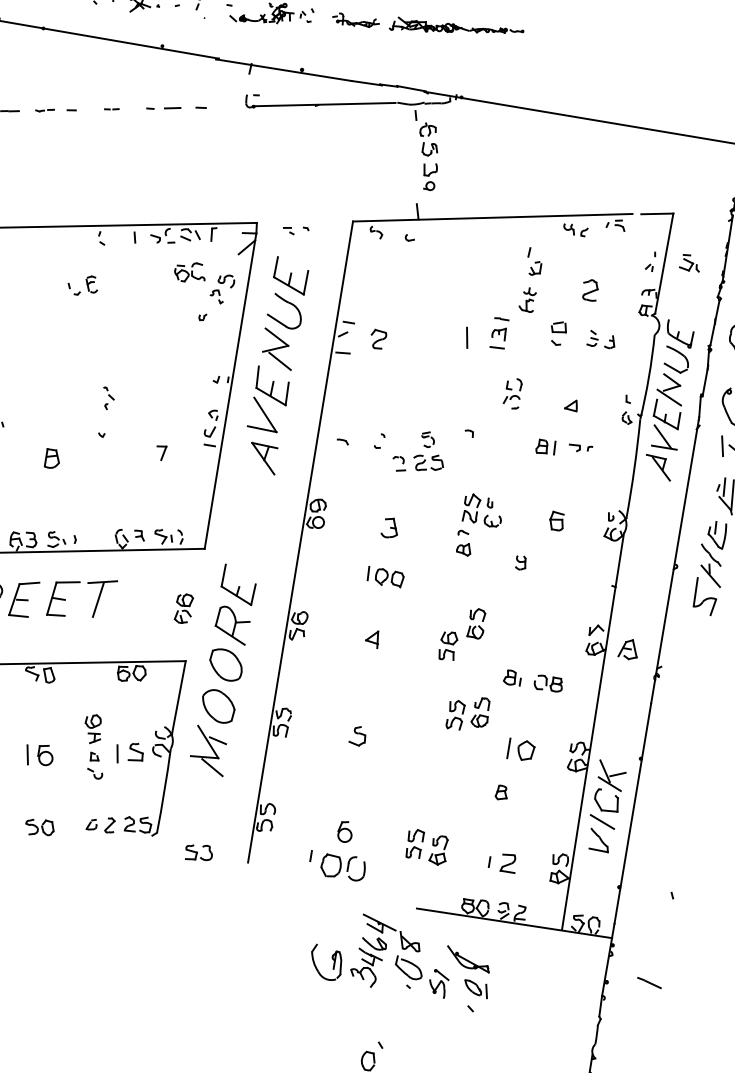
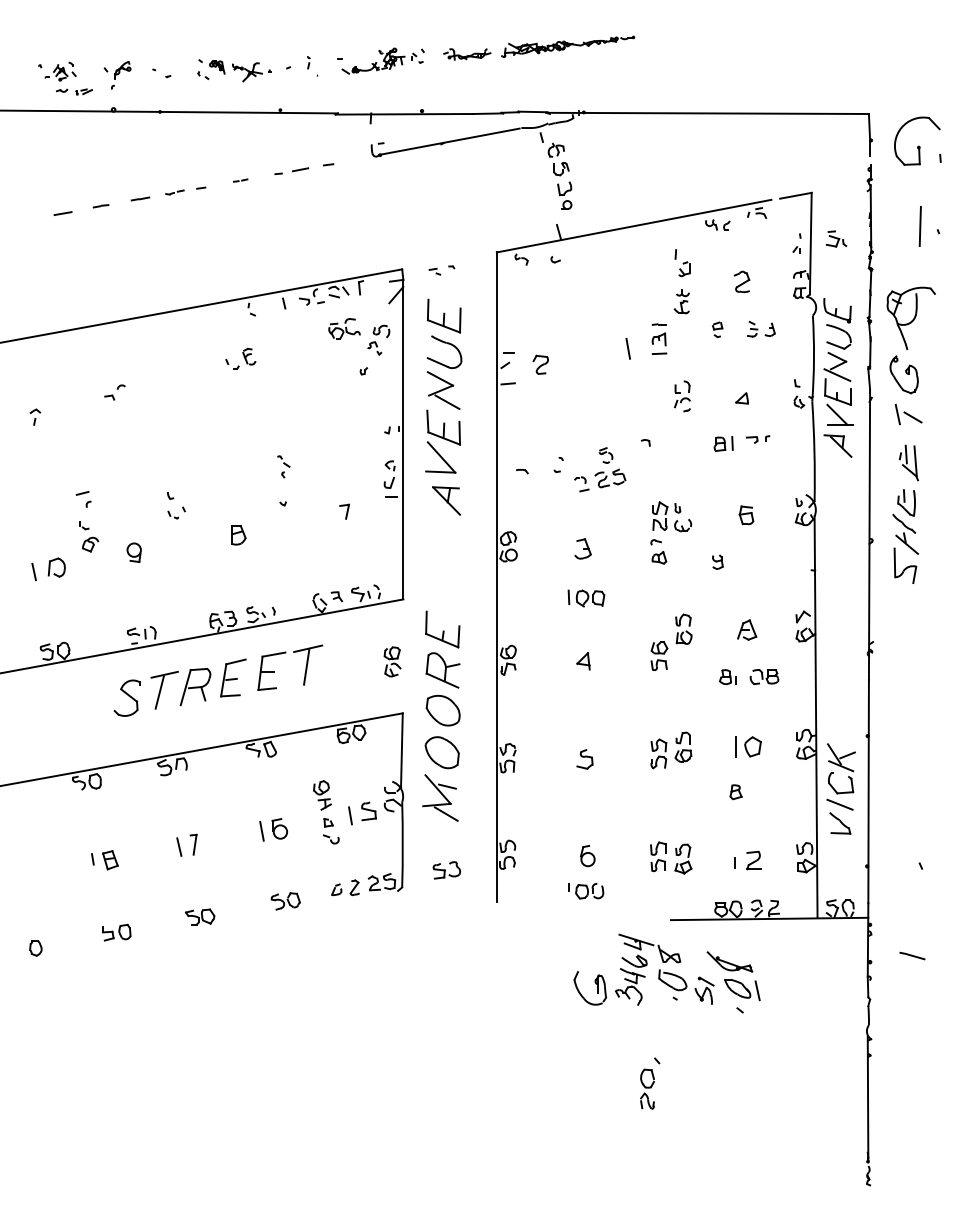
part: (558, 333) -> (717, 329), size x0.62
part: (629, 648) -> (747, 629), moved
part: (468, 713) -> (671, 750), moved
part: (198, 852) -> (446, 870), moved
part: (338, 866) -> (586, 891), size x0.62
part: (476, 989) -> (742, 990), size x1.43

